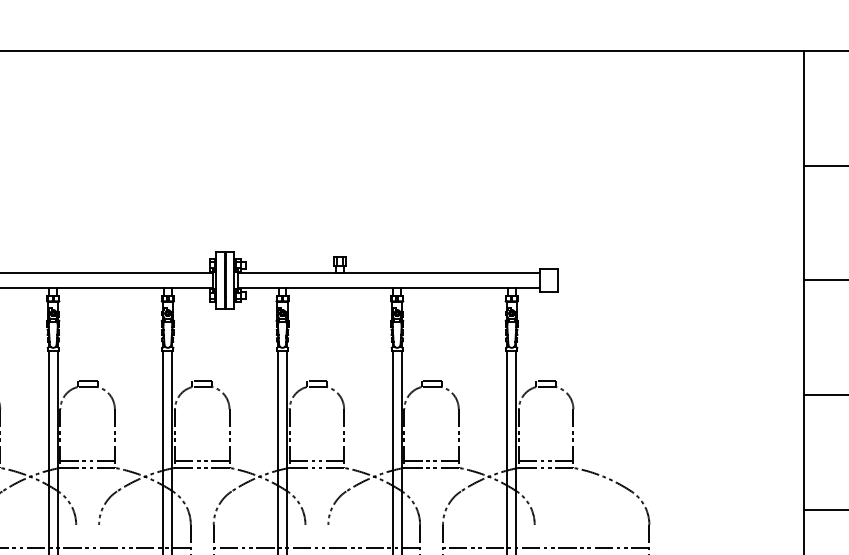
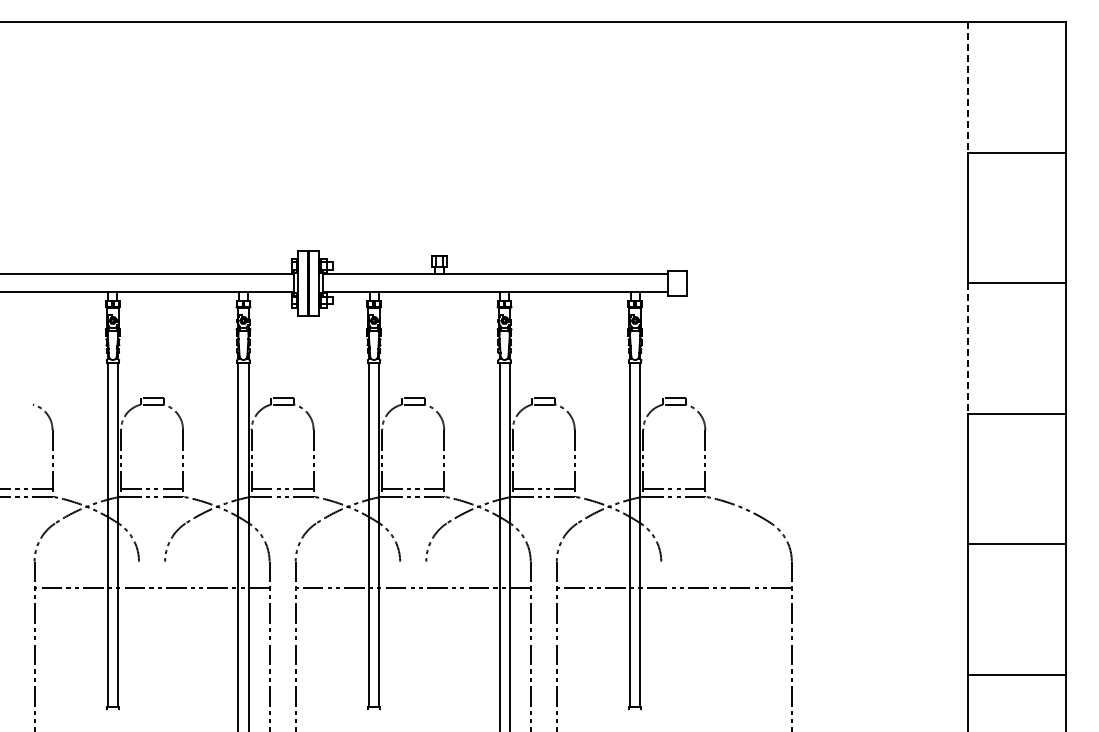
line: (804, 108) -> (968, 87), solid -> dashed
line: (804, 338) -> (968, 349), solid -> dashed

